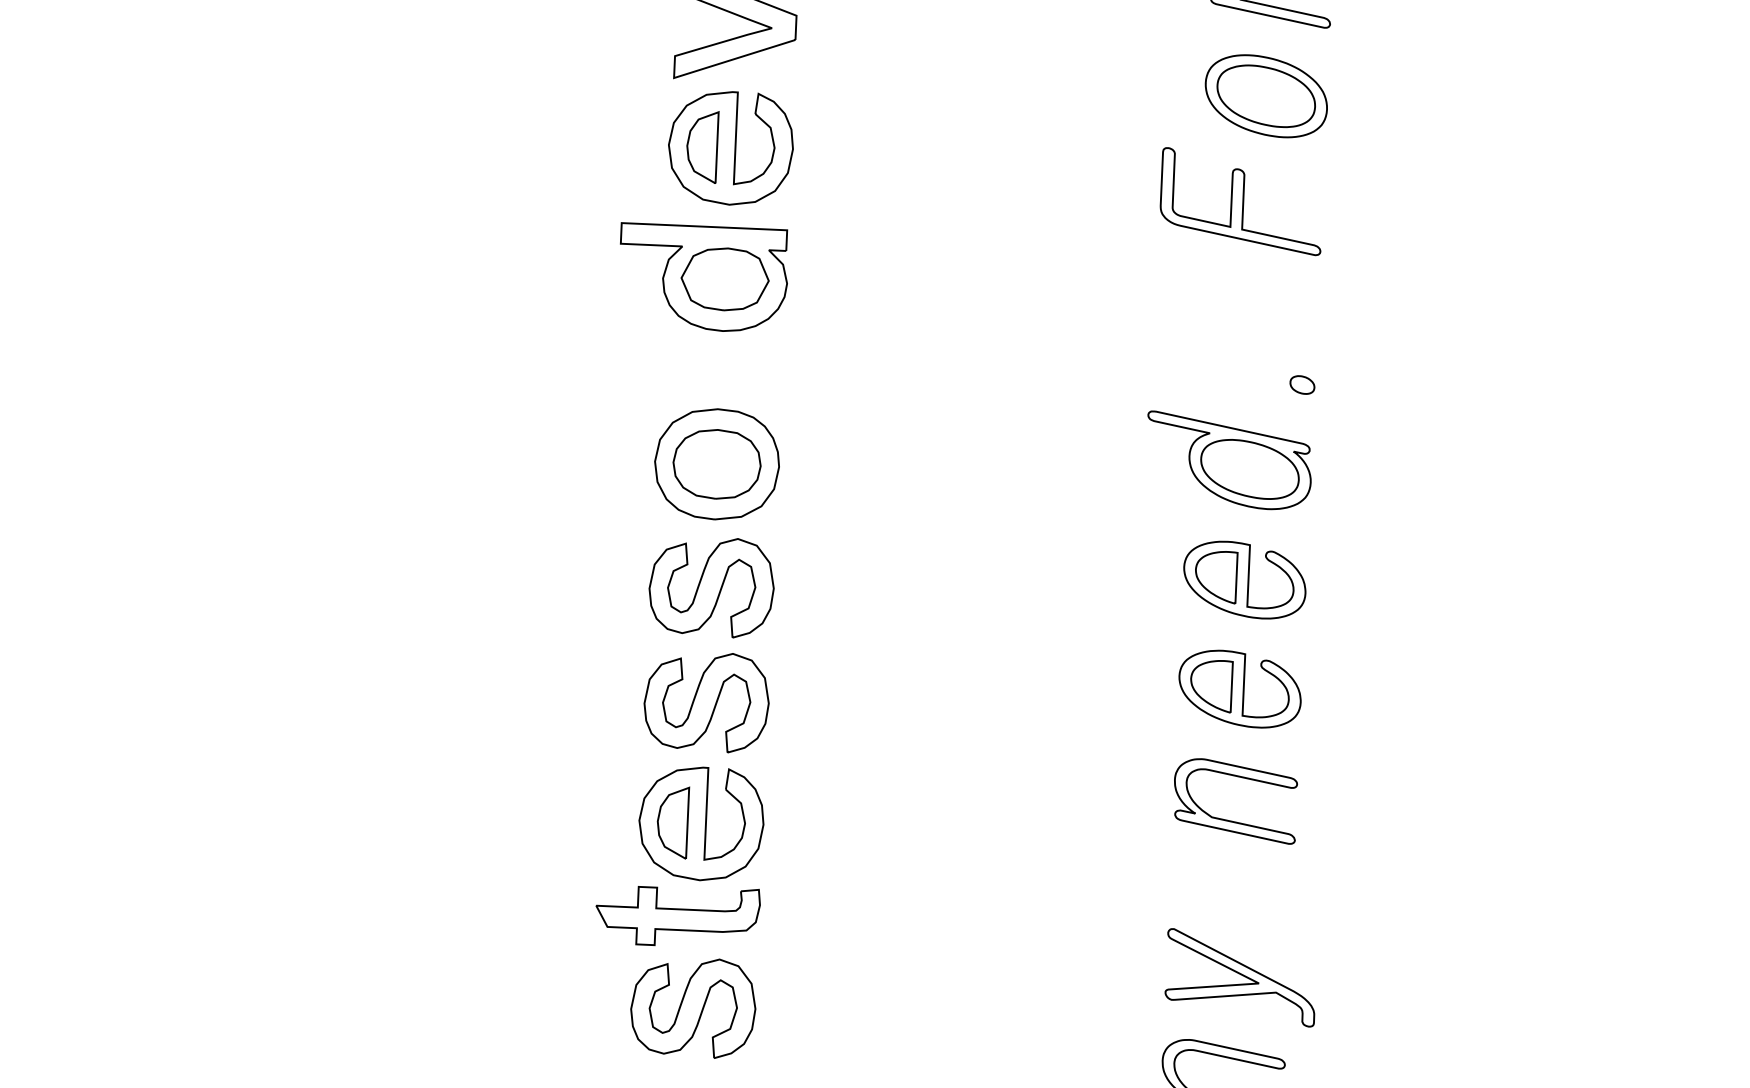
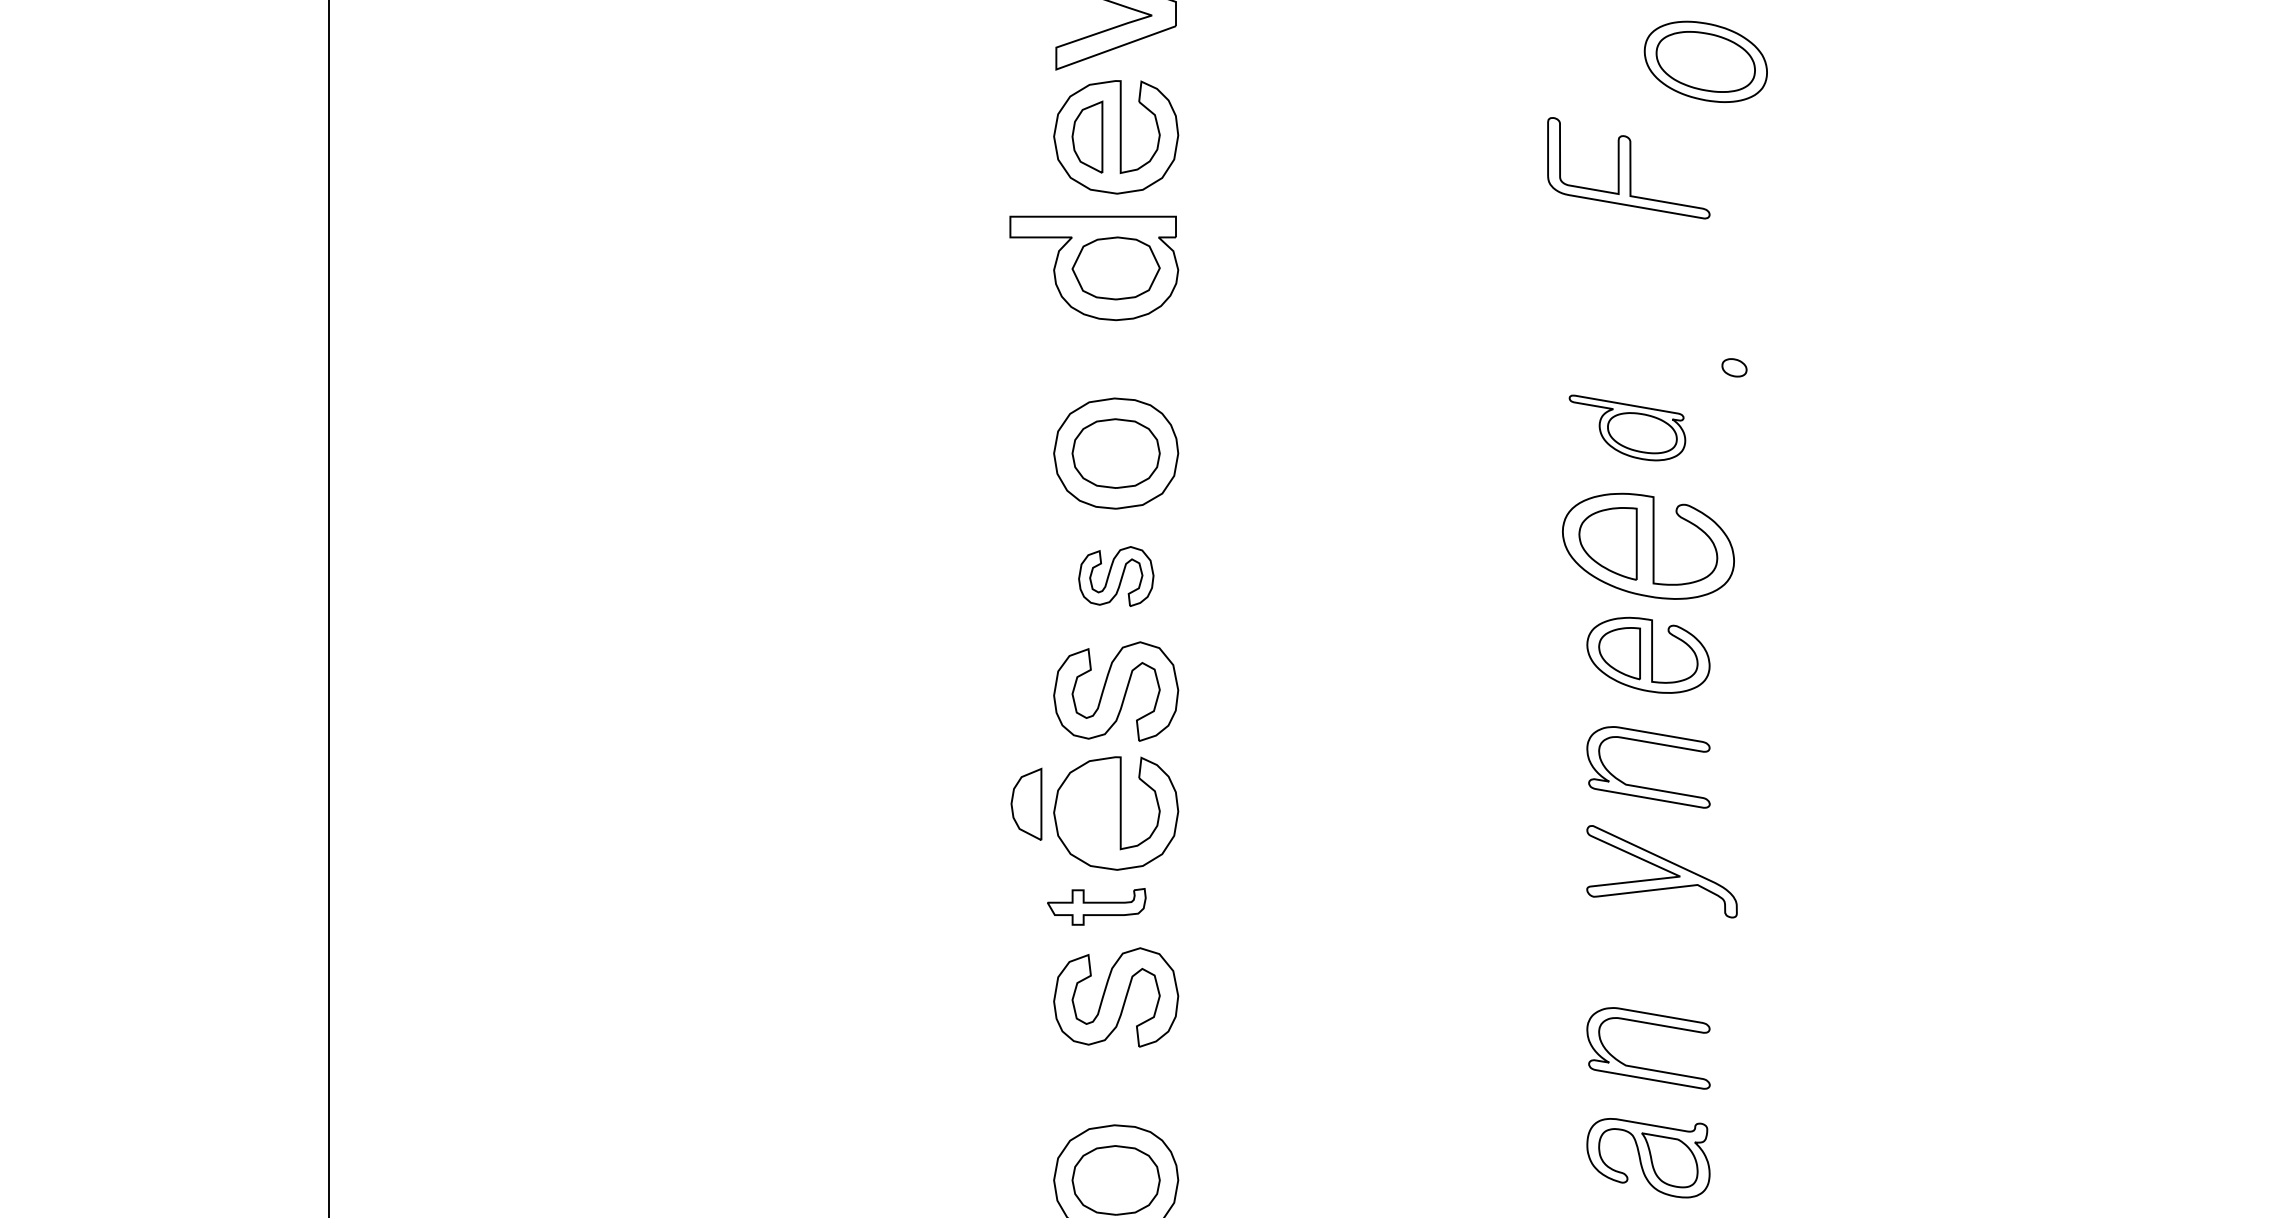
part: (1266, 95) -> (1705, 61), moved
part: (1302, 384) -> (1734, 367), moved
part: (1229, 460) -> (1627, 427), size x0.7
part: (1244, 579) -> (1648, 545), size x1.4
part: (712, 587) -> (1116, 576), size x0.6
part: (672, 821) -> (1026, 803), moved
part: (677, 915) -> (1096, 906), size x0.6
part: (1240, 977) -> (1661, 871), moved

